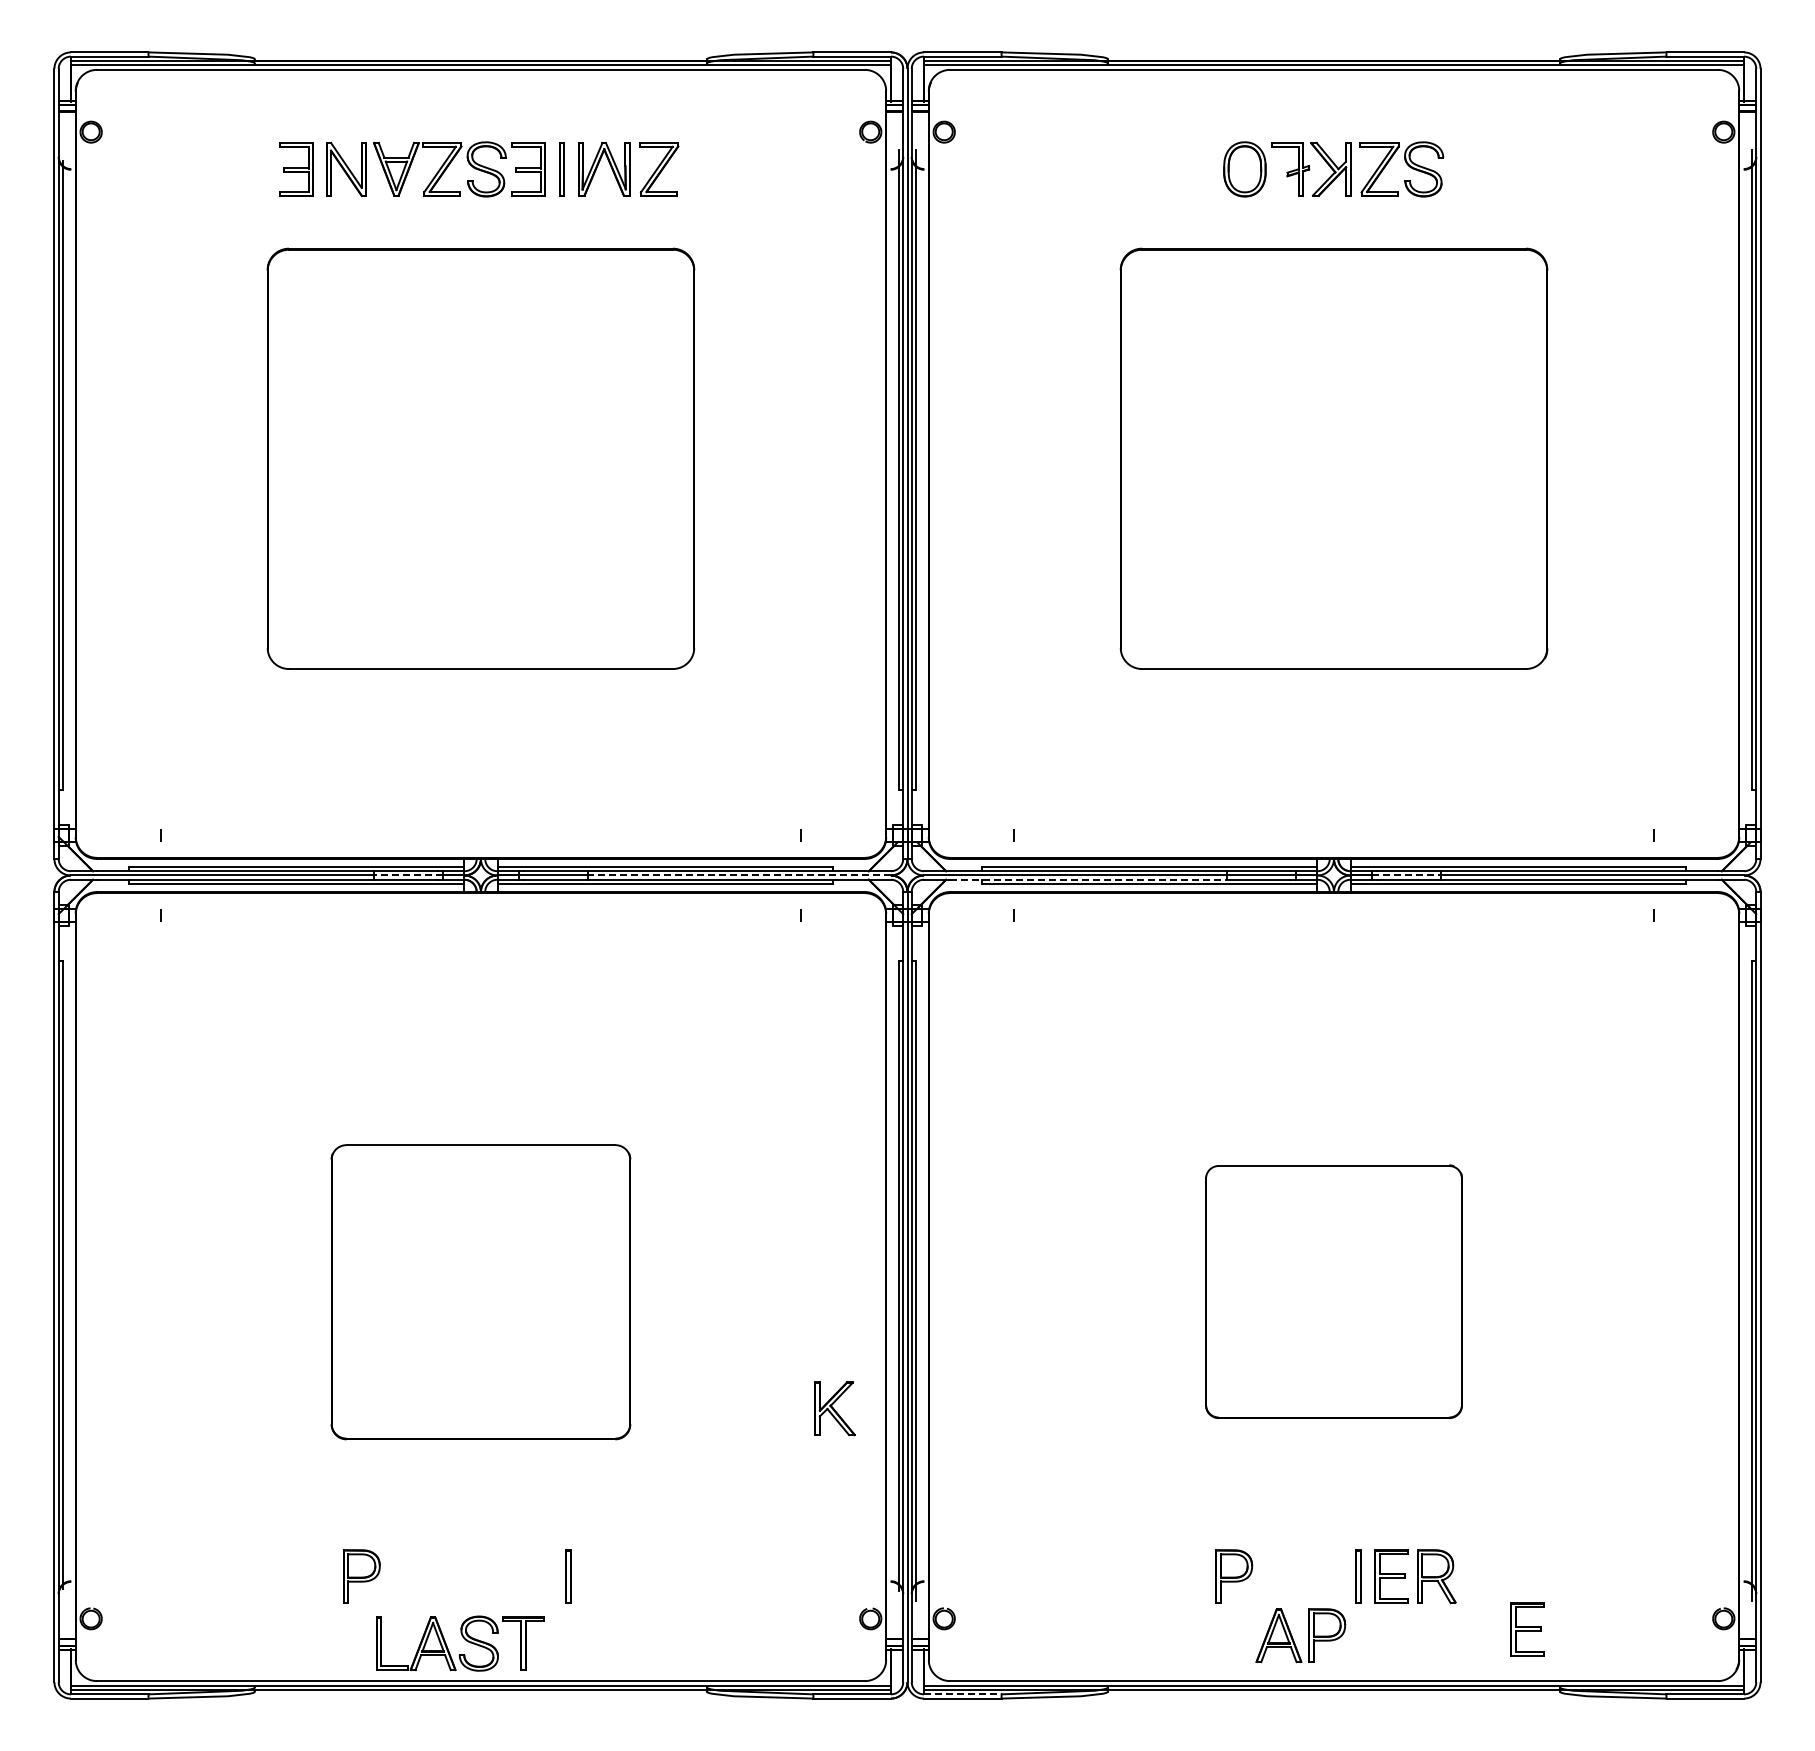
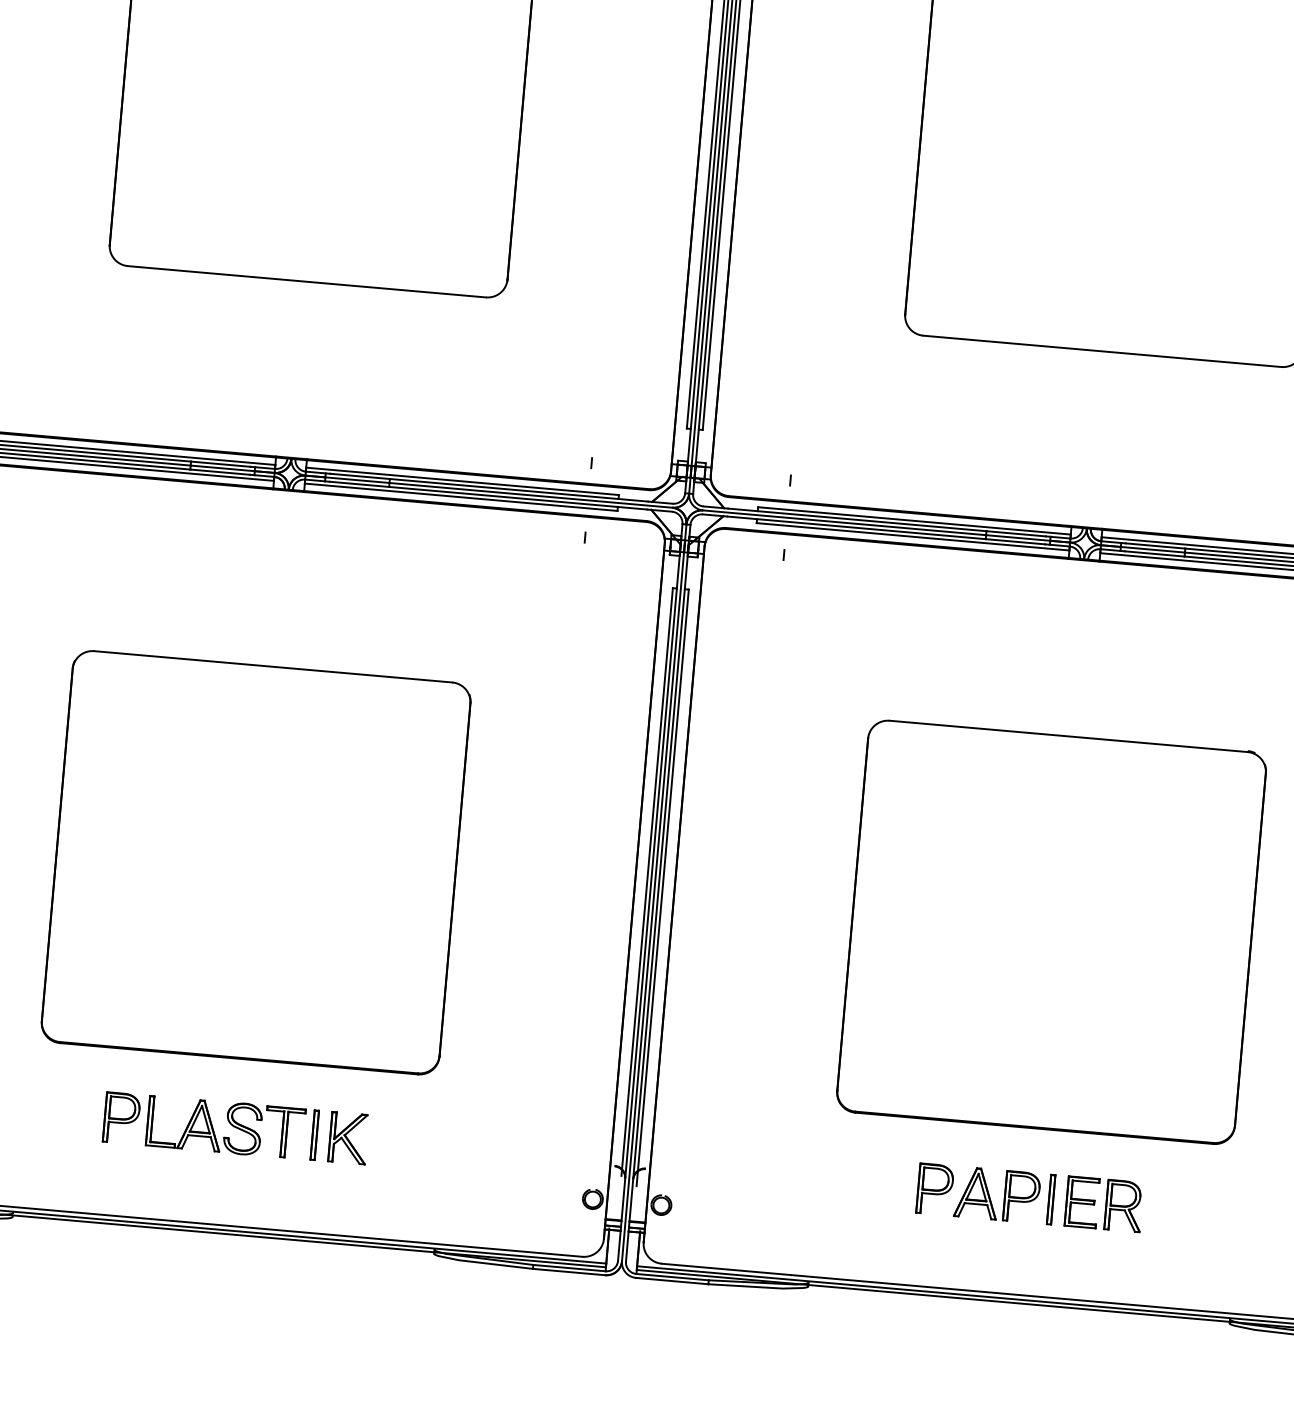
line: (408, 875) -> (222, 468), dashed -> solid
line: (739, 875) -> (531, 495), dashed -> solid
line: (1406, 875) -> (1153, 549), dashed -> solid
line: (1088, 879) -> (856, 527), dashed -> solid
part: (1333, 1291) -> (1051, 931), size x1.67
part: (480, 1292) -> (255, 863), size x1.43
part: (834, 1408) -> (348, 1138), moved
part: (1527, 1629) -> (1204, 1262), removed
part: (1293, 1638) -> (990, 1197), moved
part: (460, 1643) -> (225, 1127), moved
line: (962, 1694) -> (672, 1277), dashed -> solid

